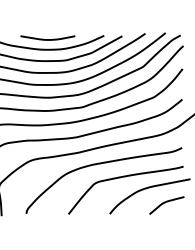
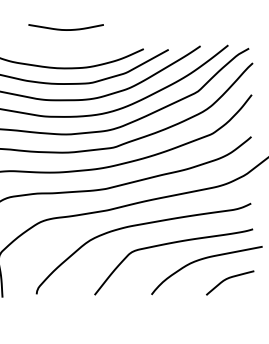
curve: (47, 39) -> (65, 29), moved

